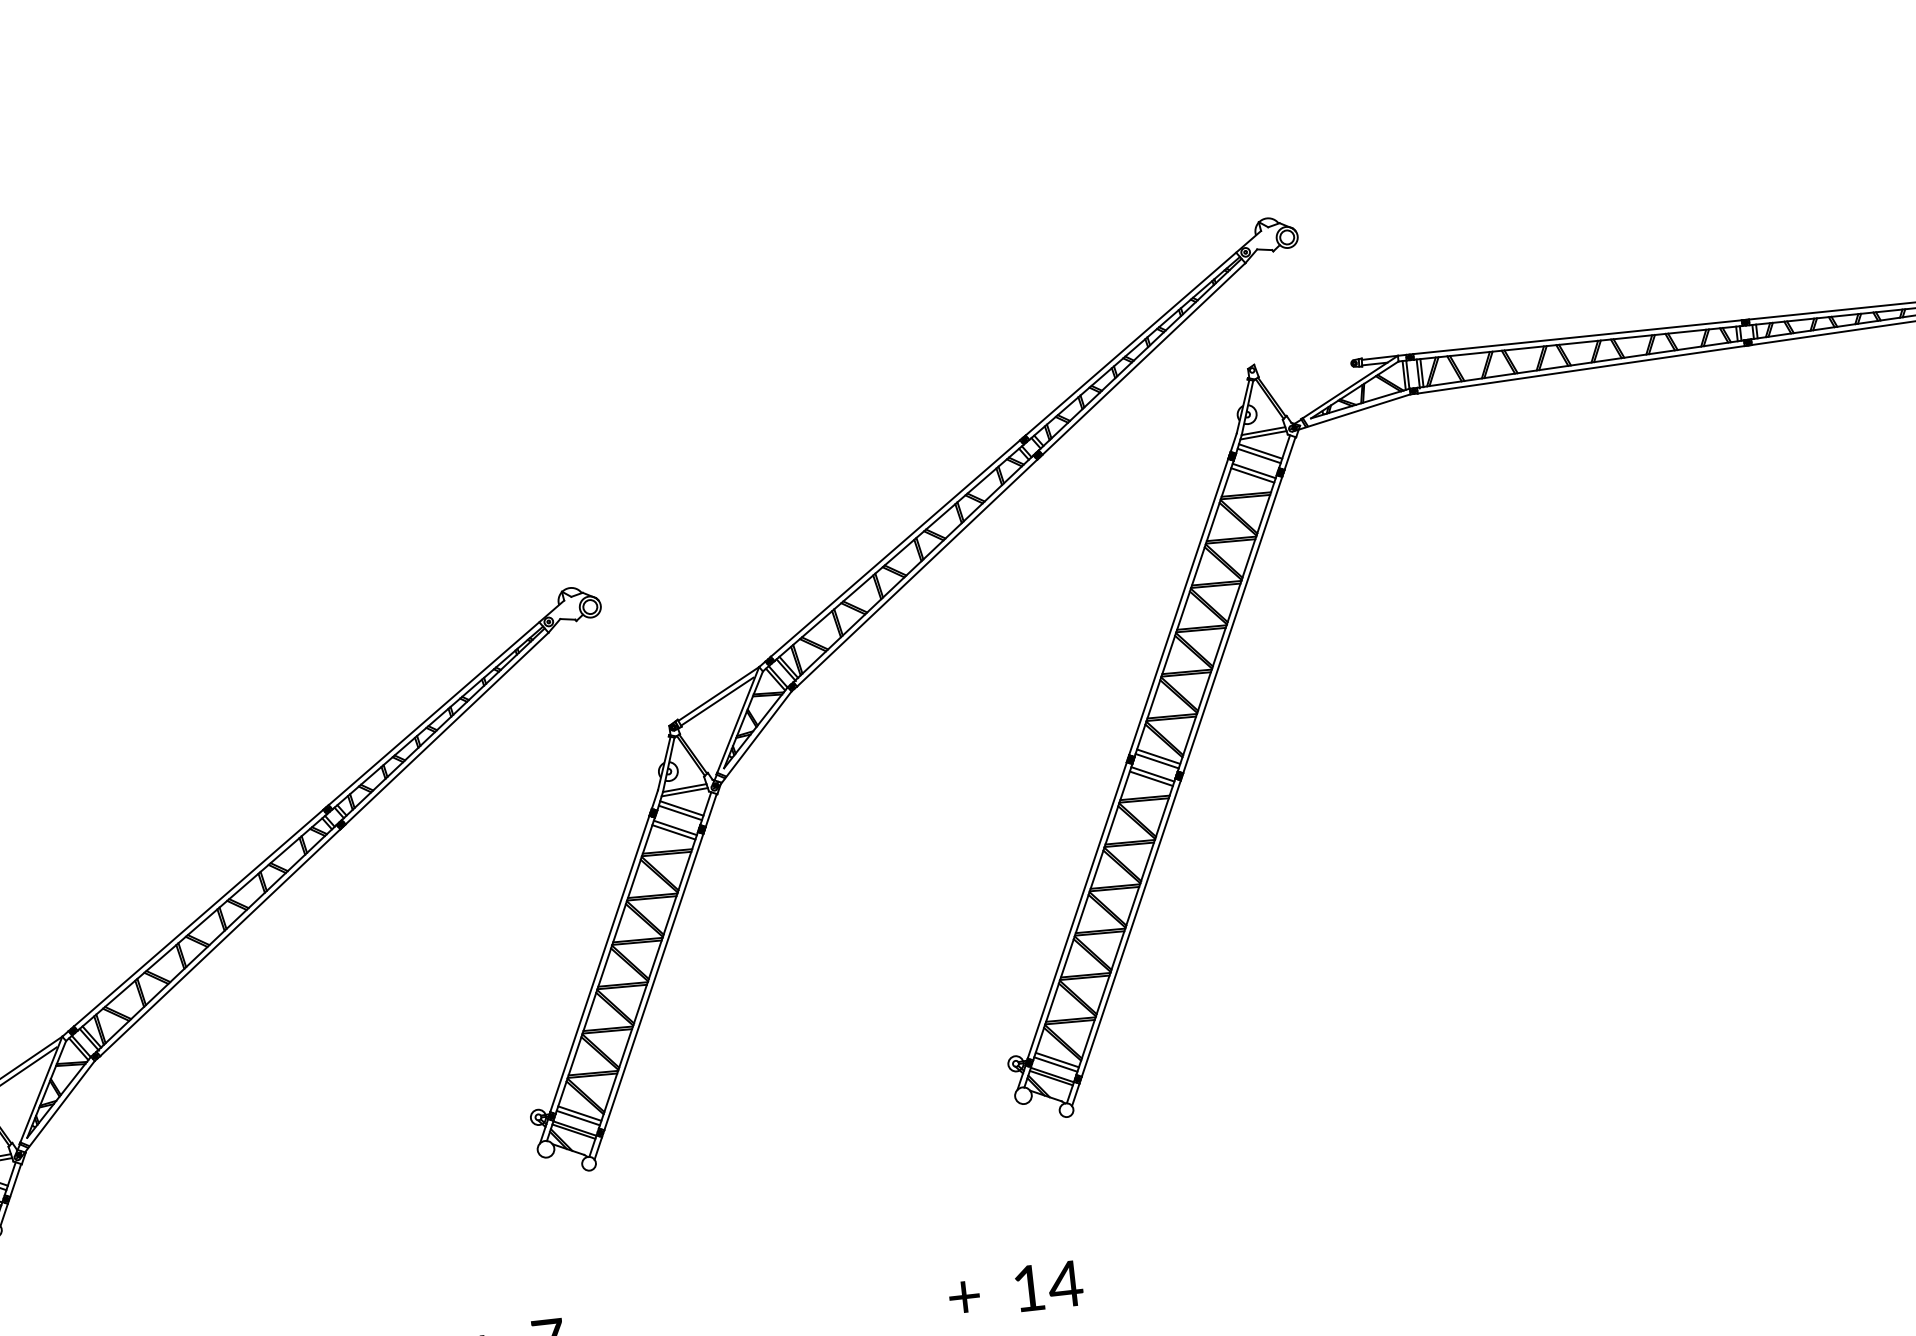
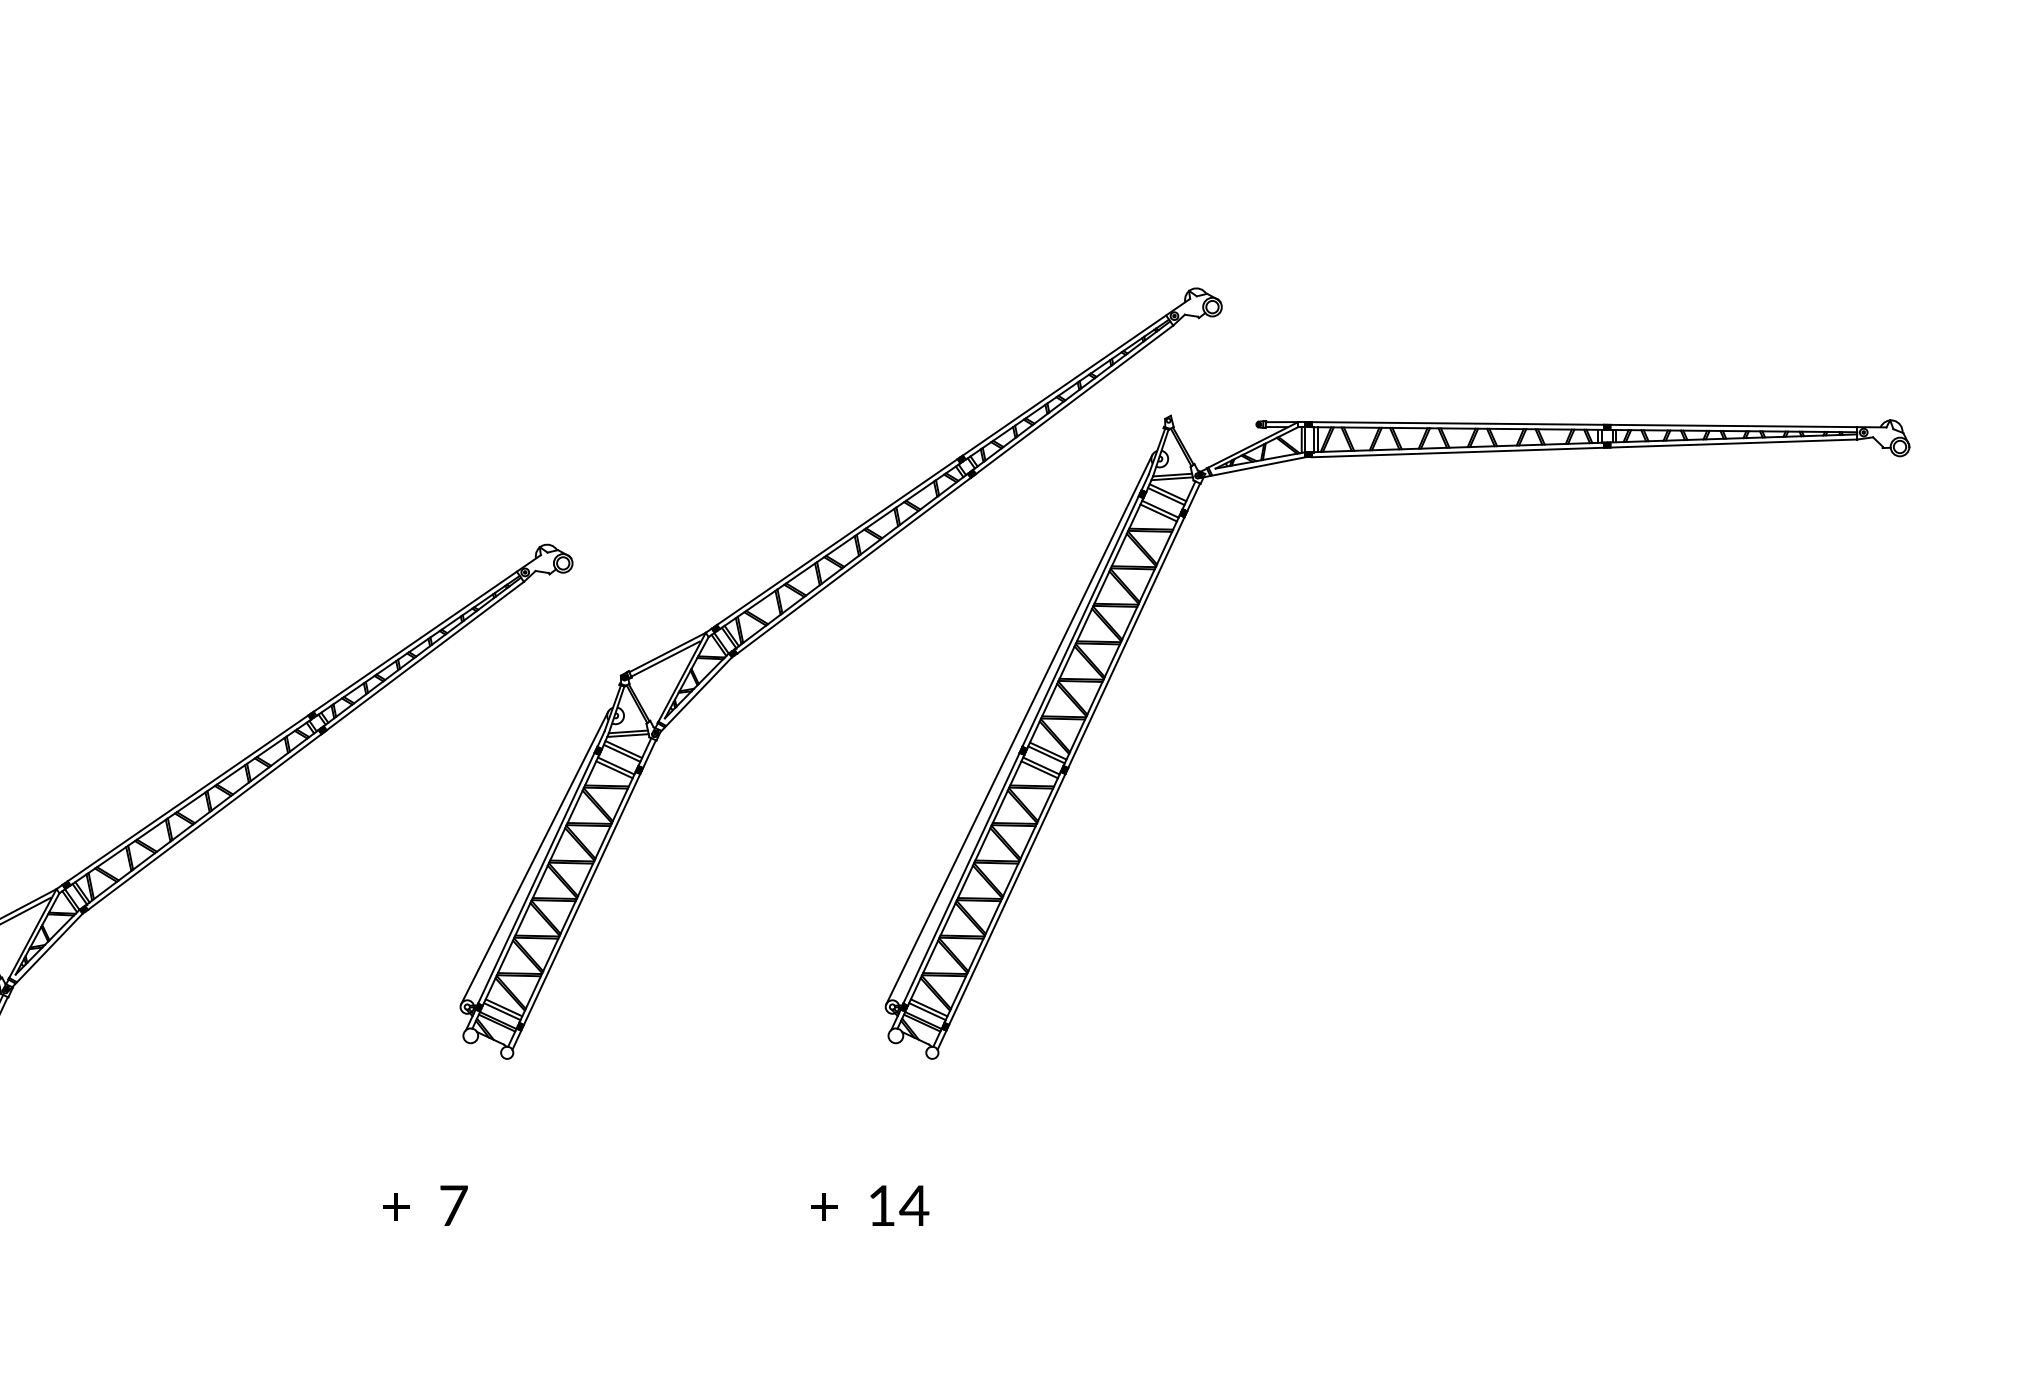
line: (1123, 736) -> (1019, 729), added
line: (595, 942) -> (534, 858), added

